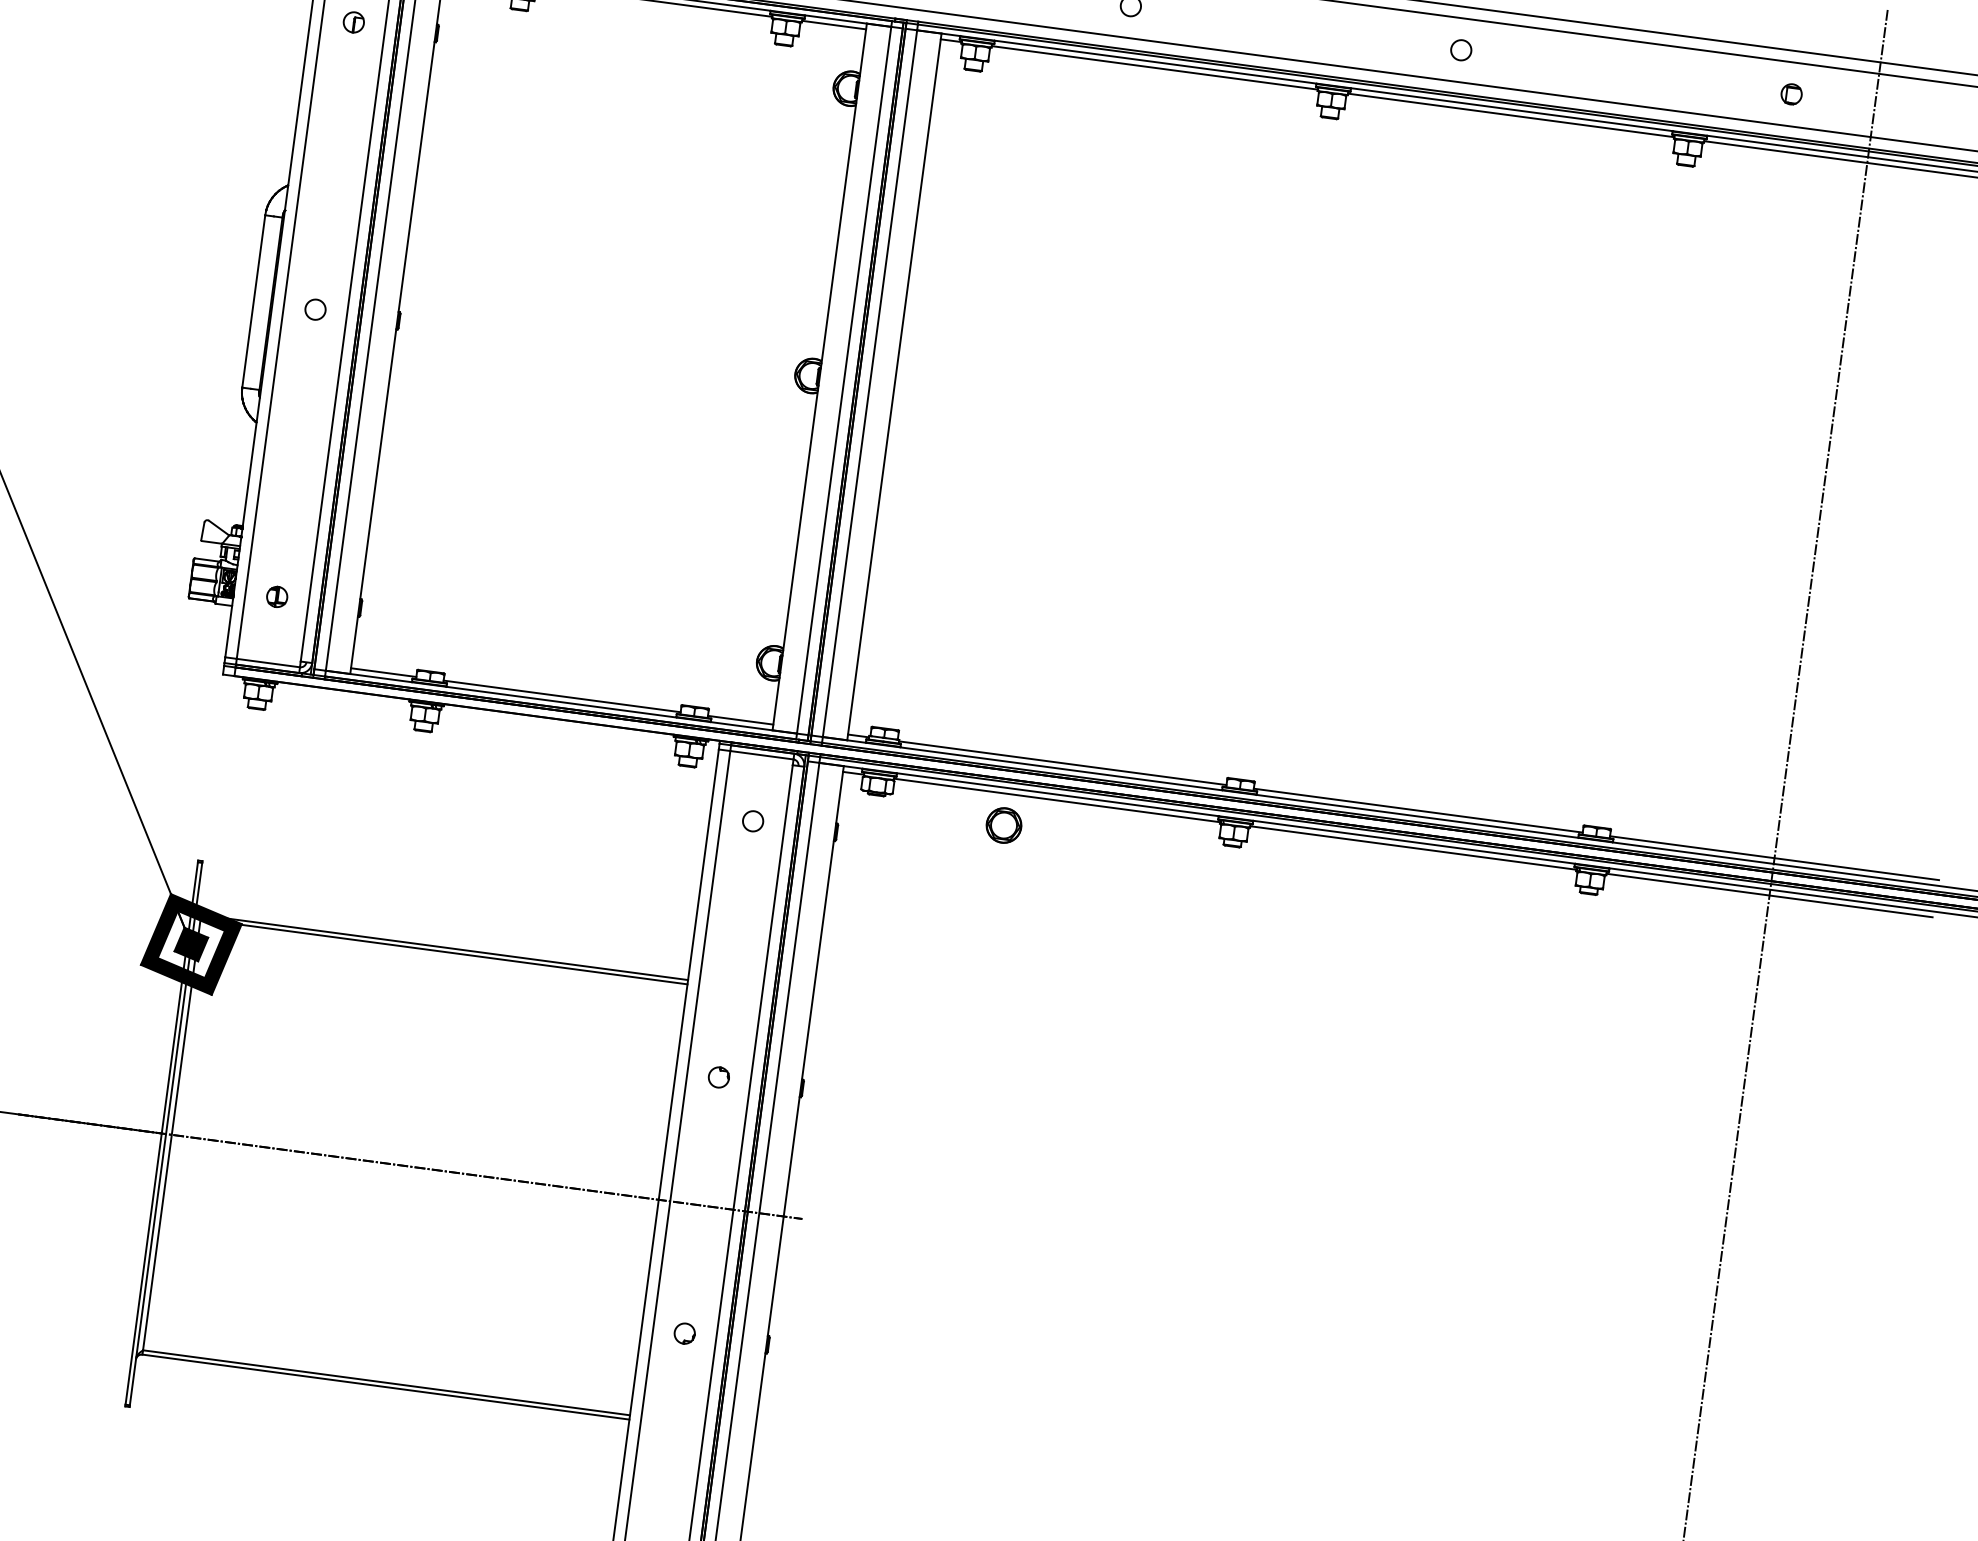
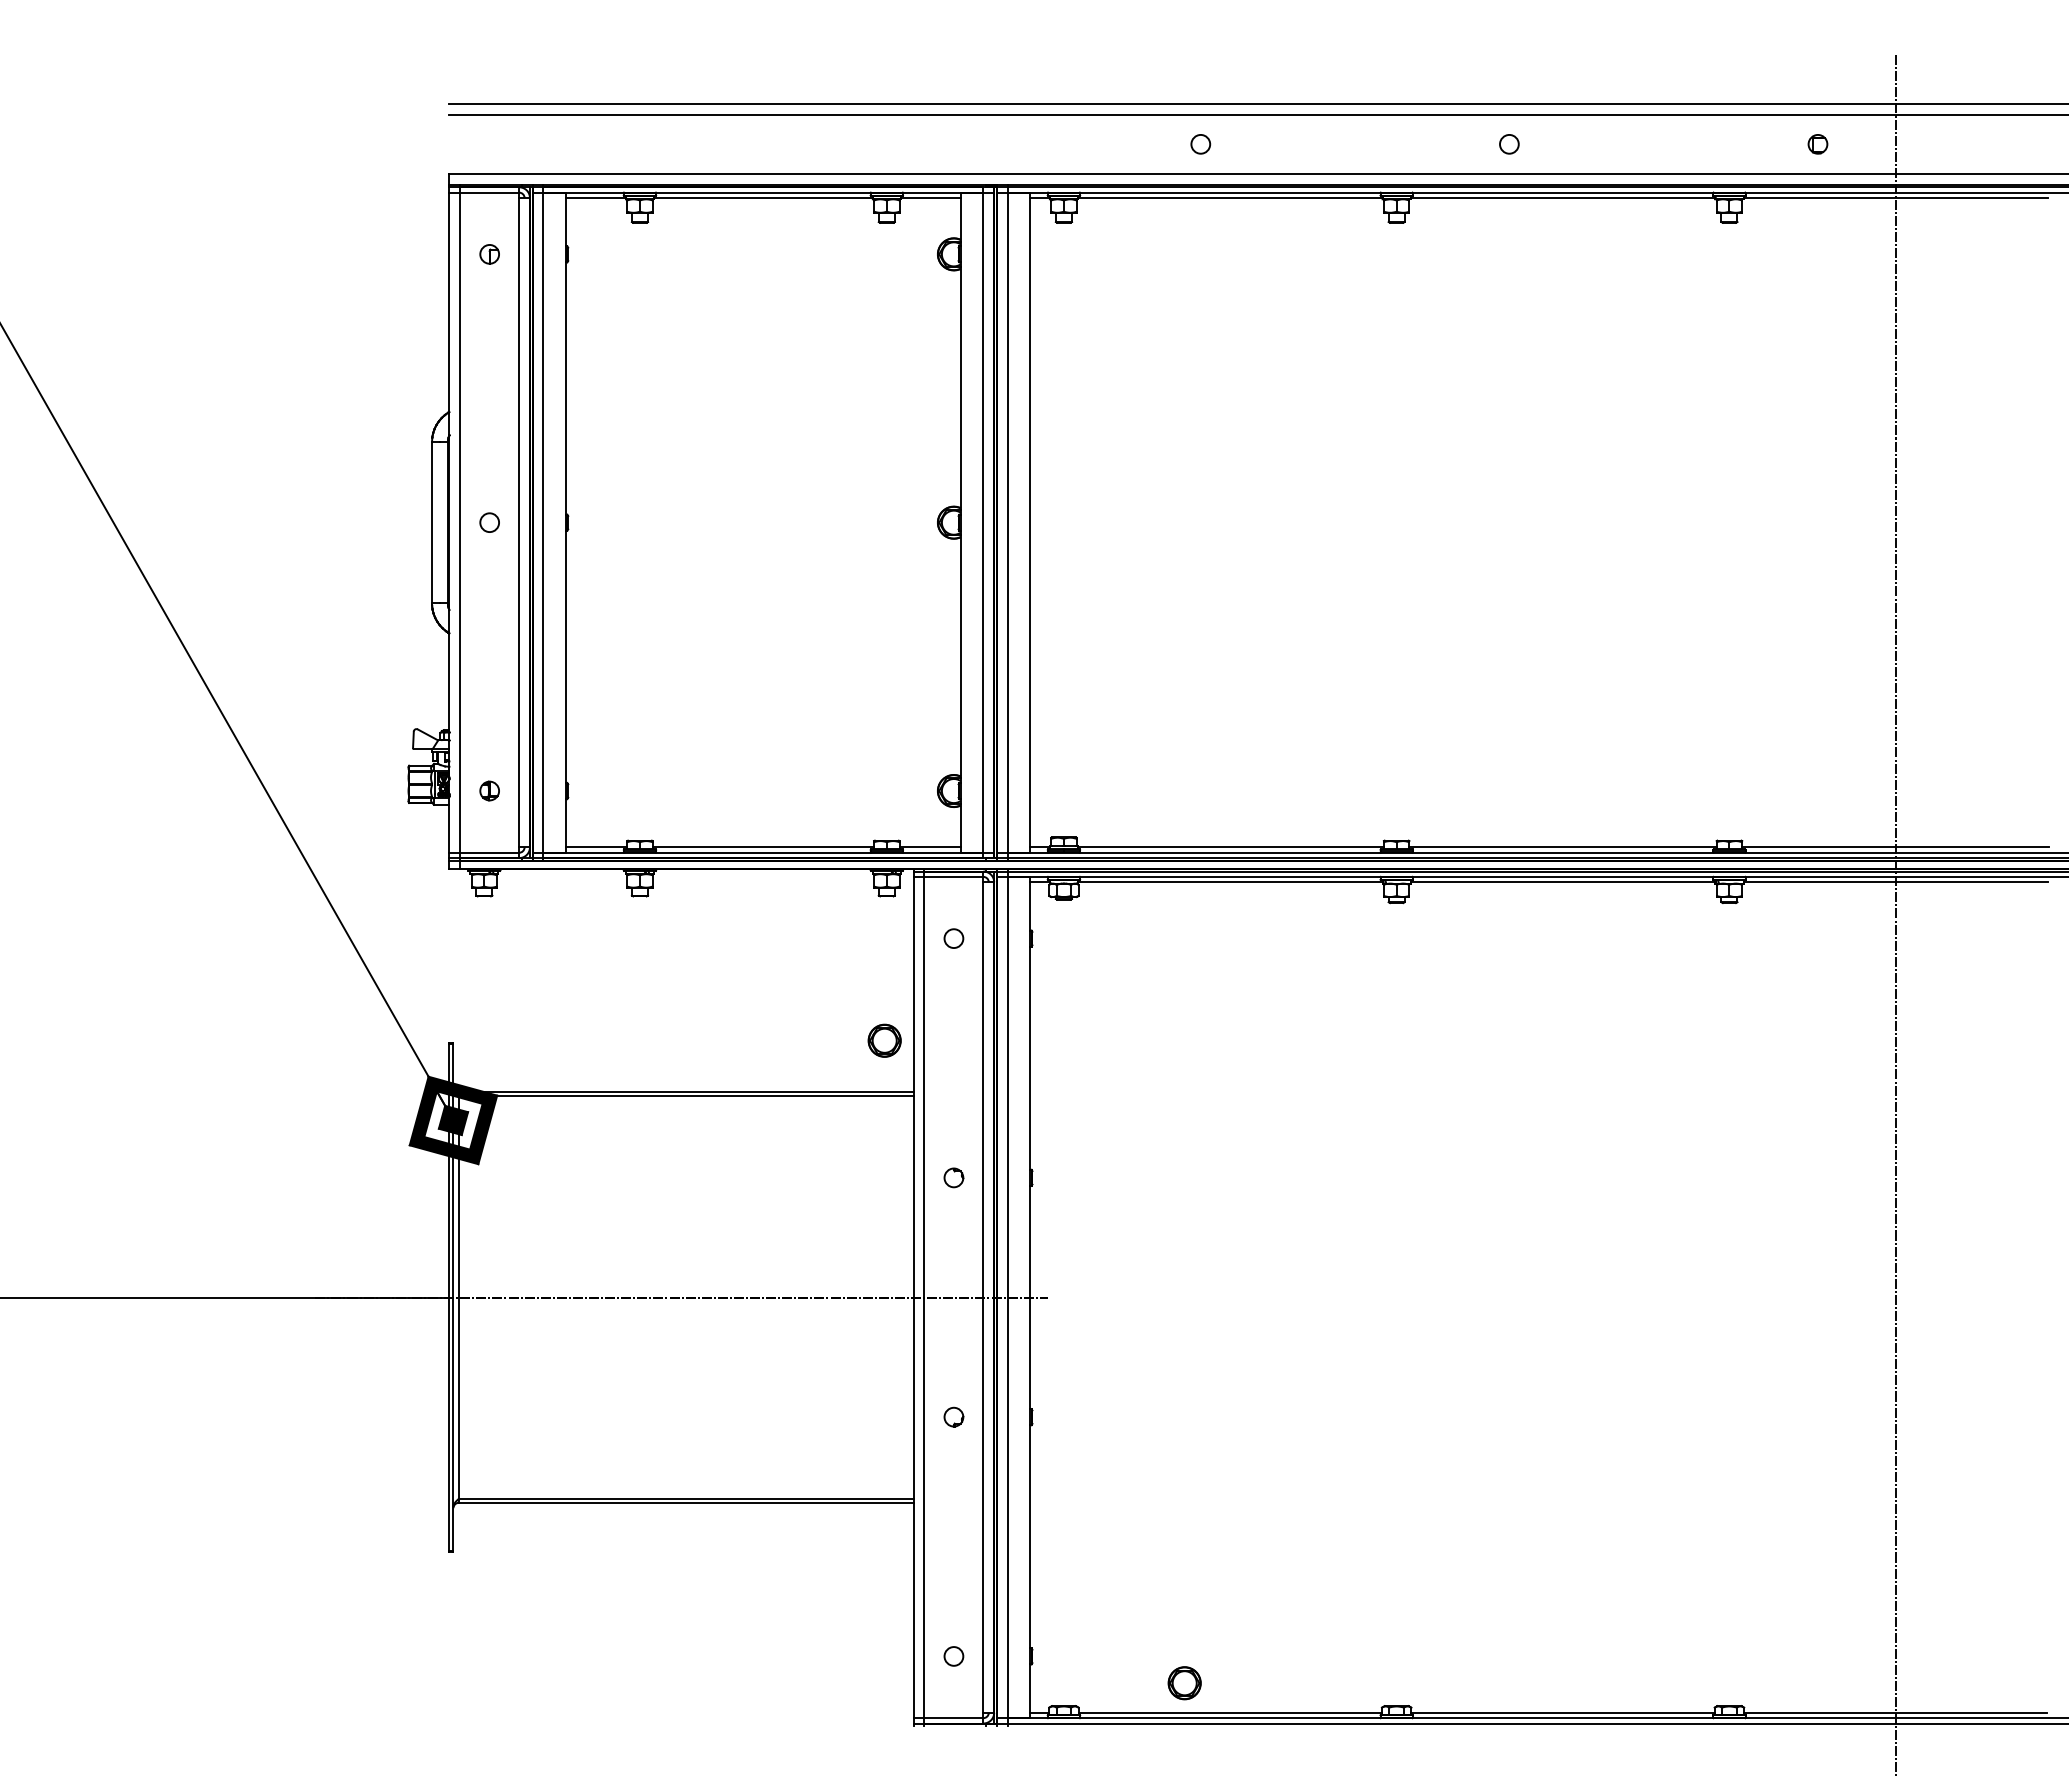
part: (1003, 825) -> (884, 1040), moved

